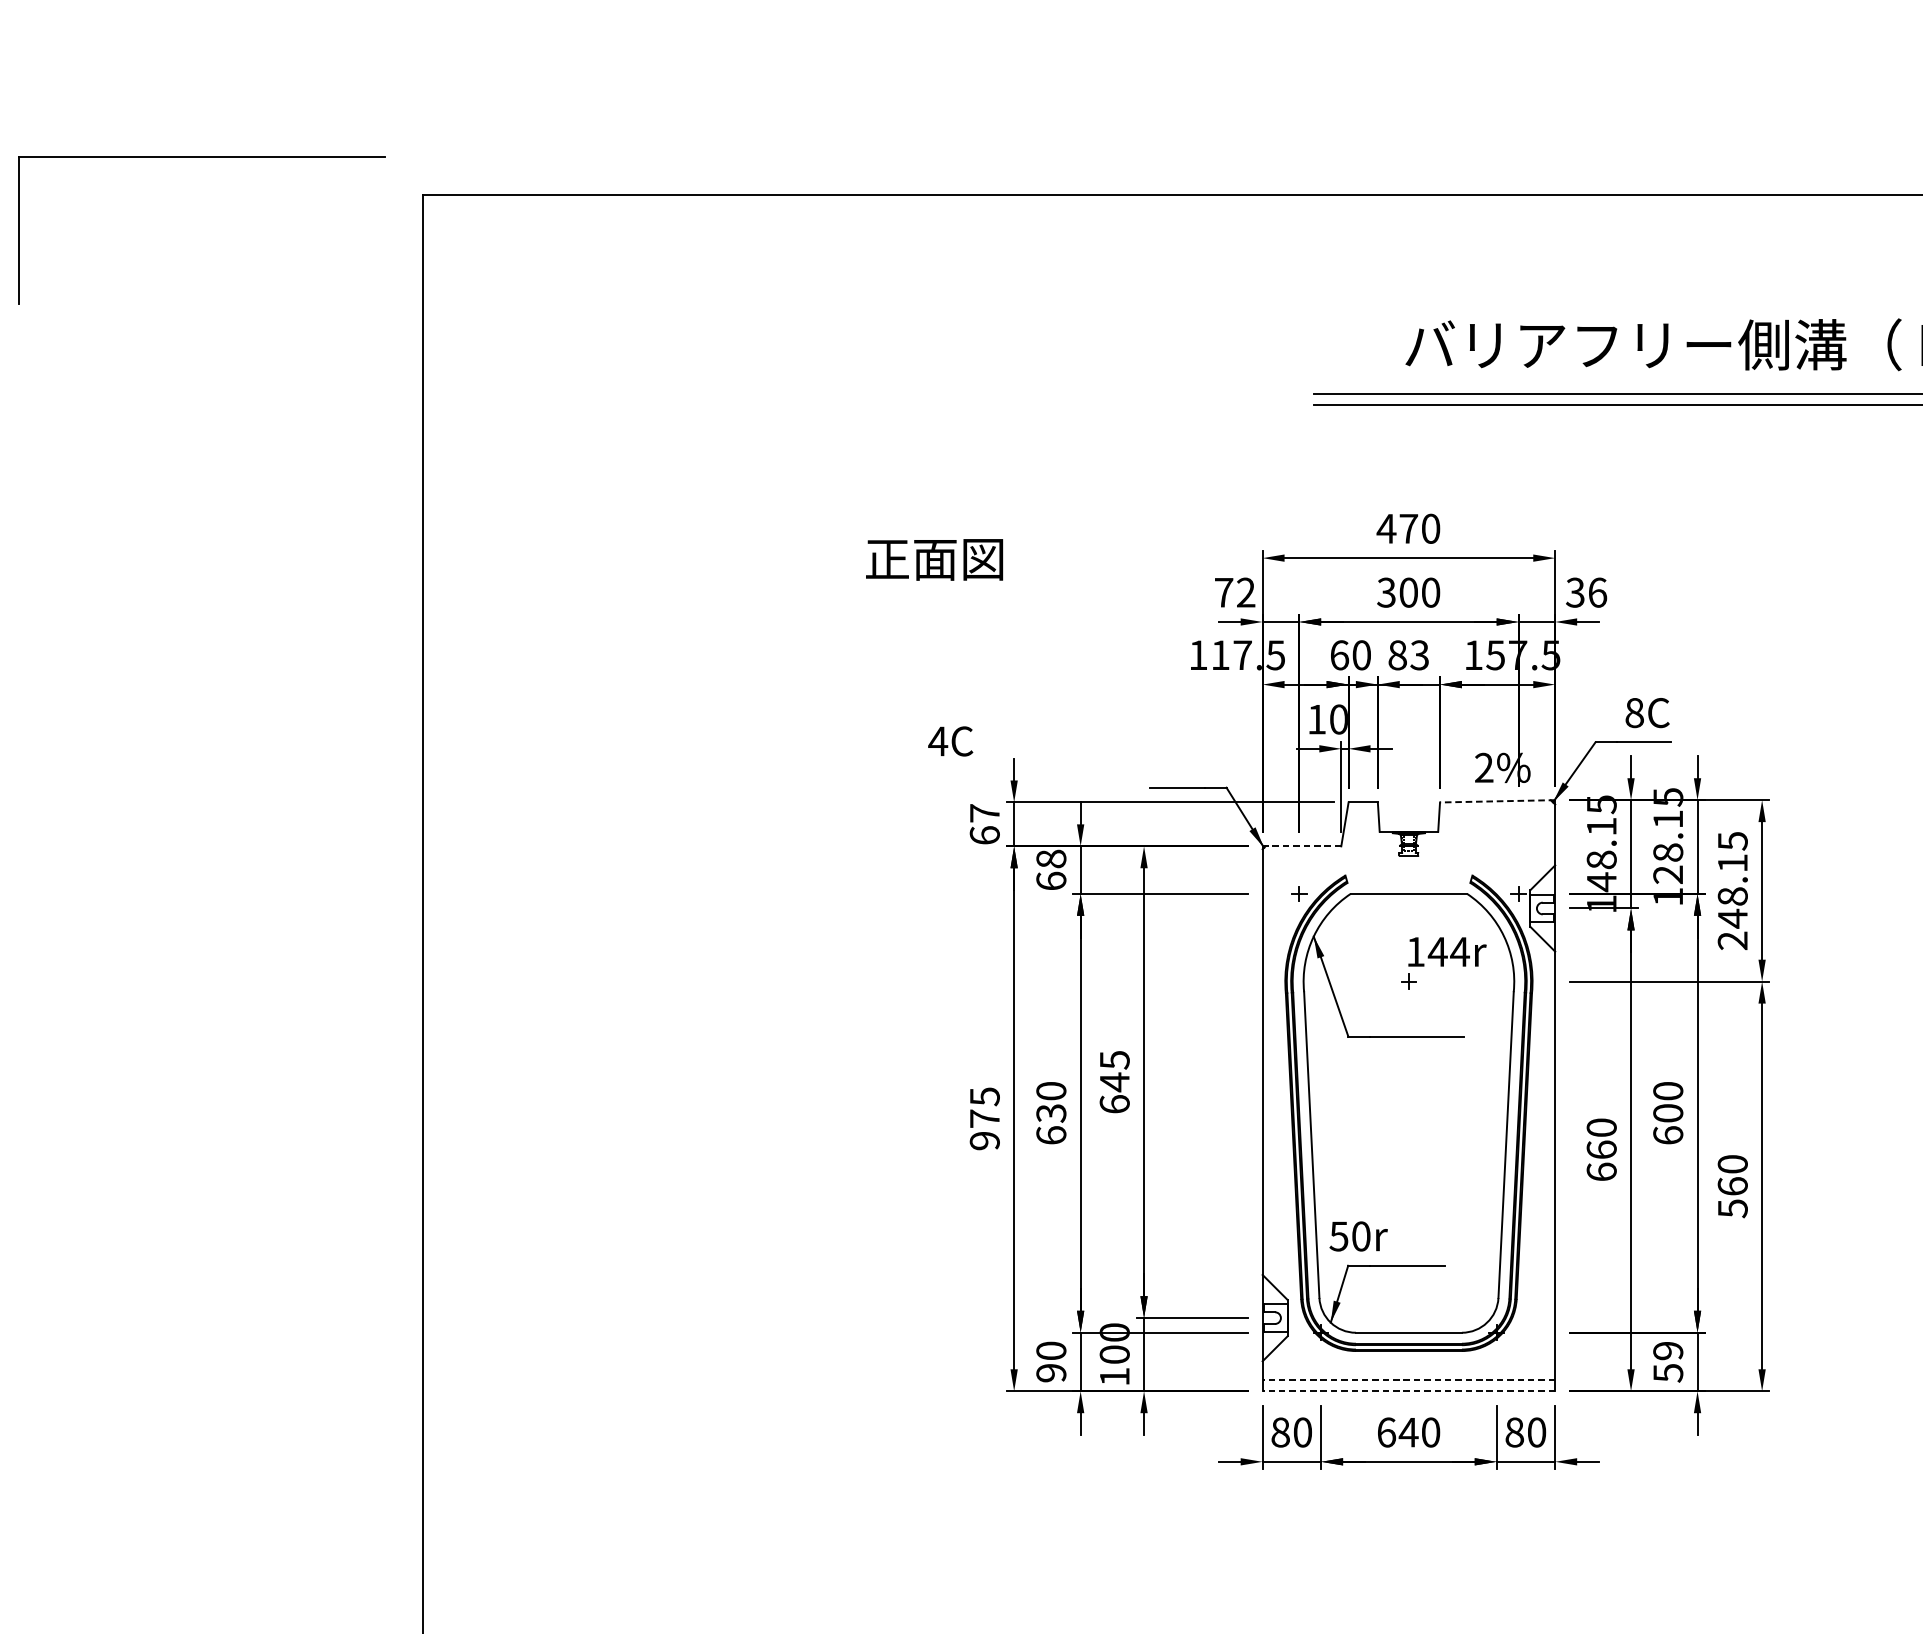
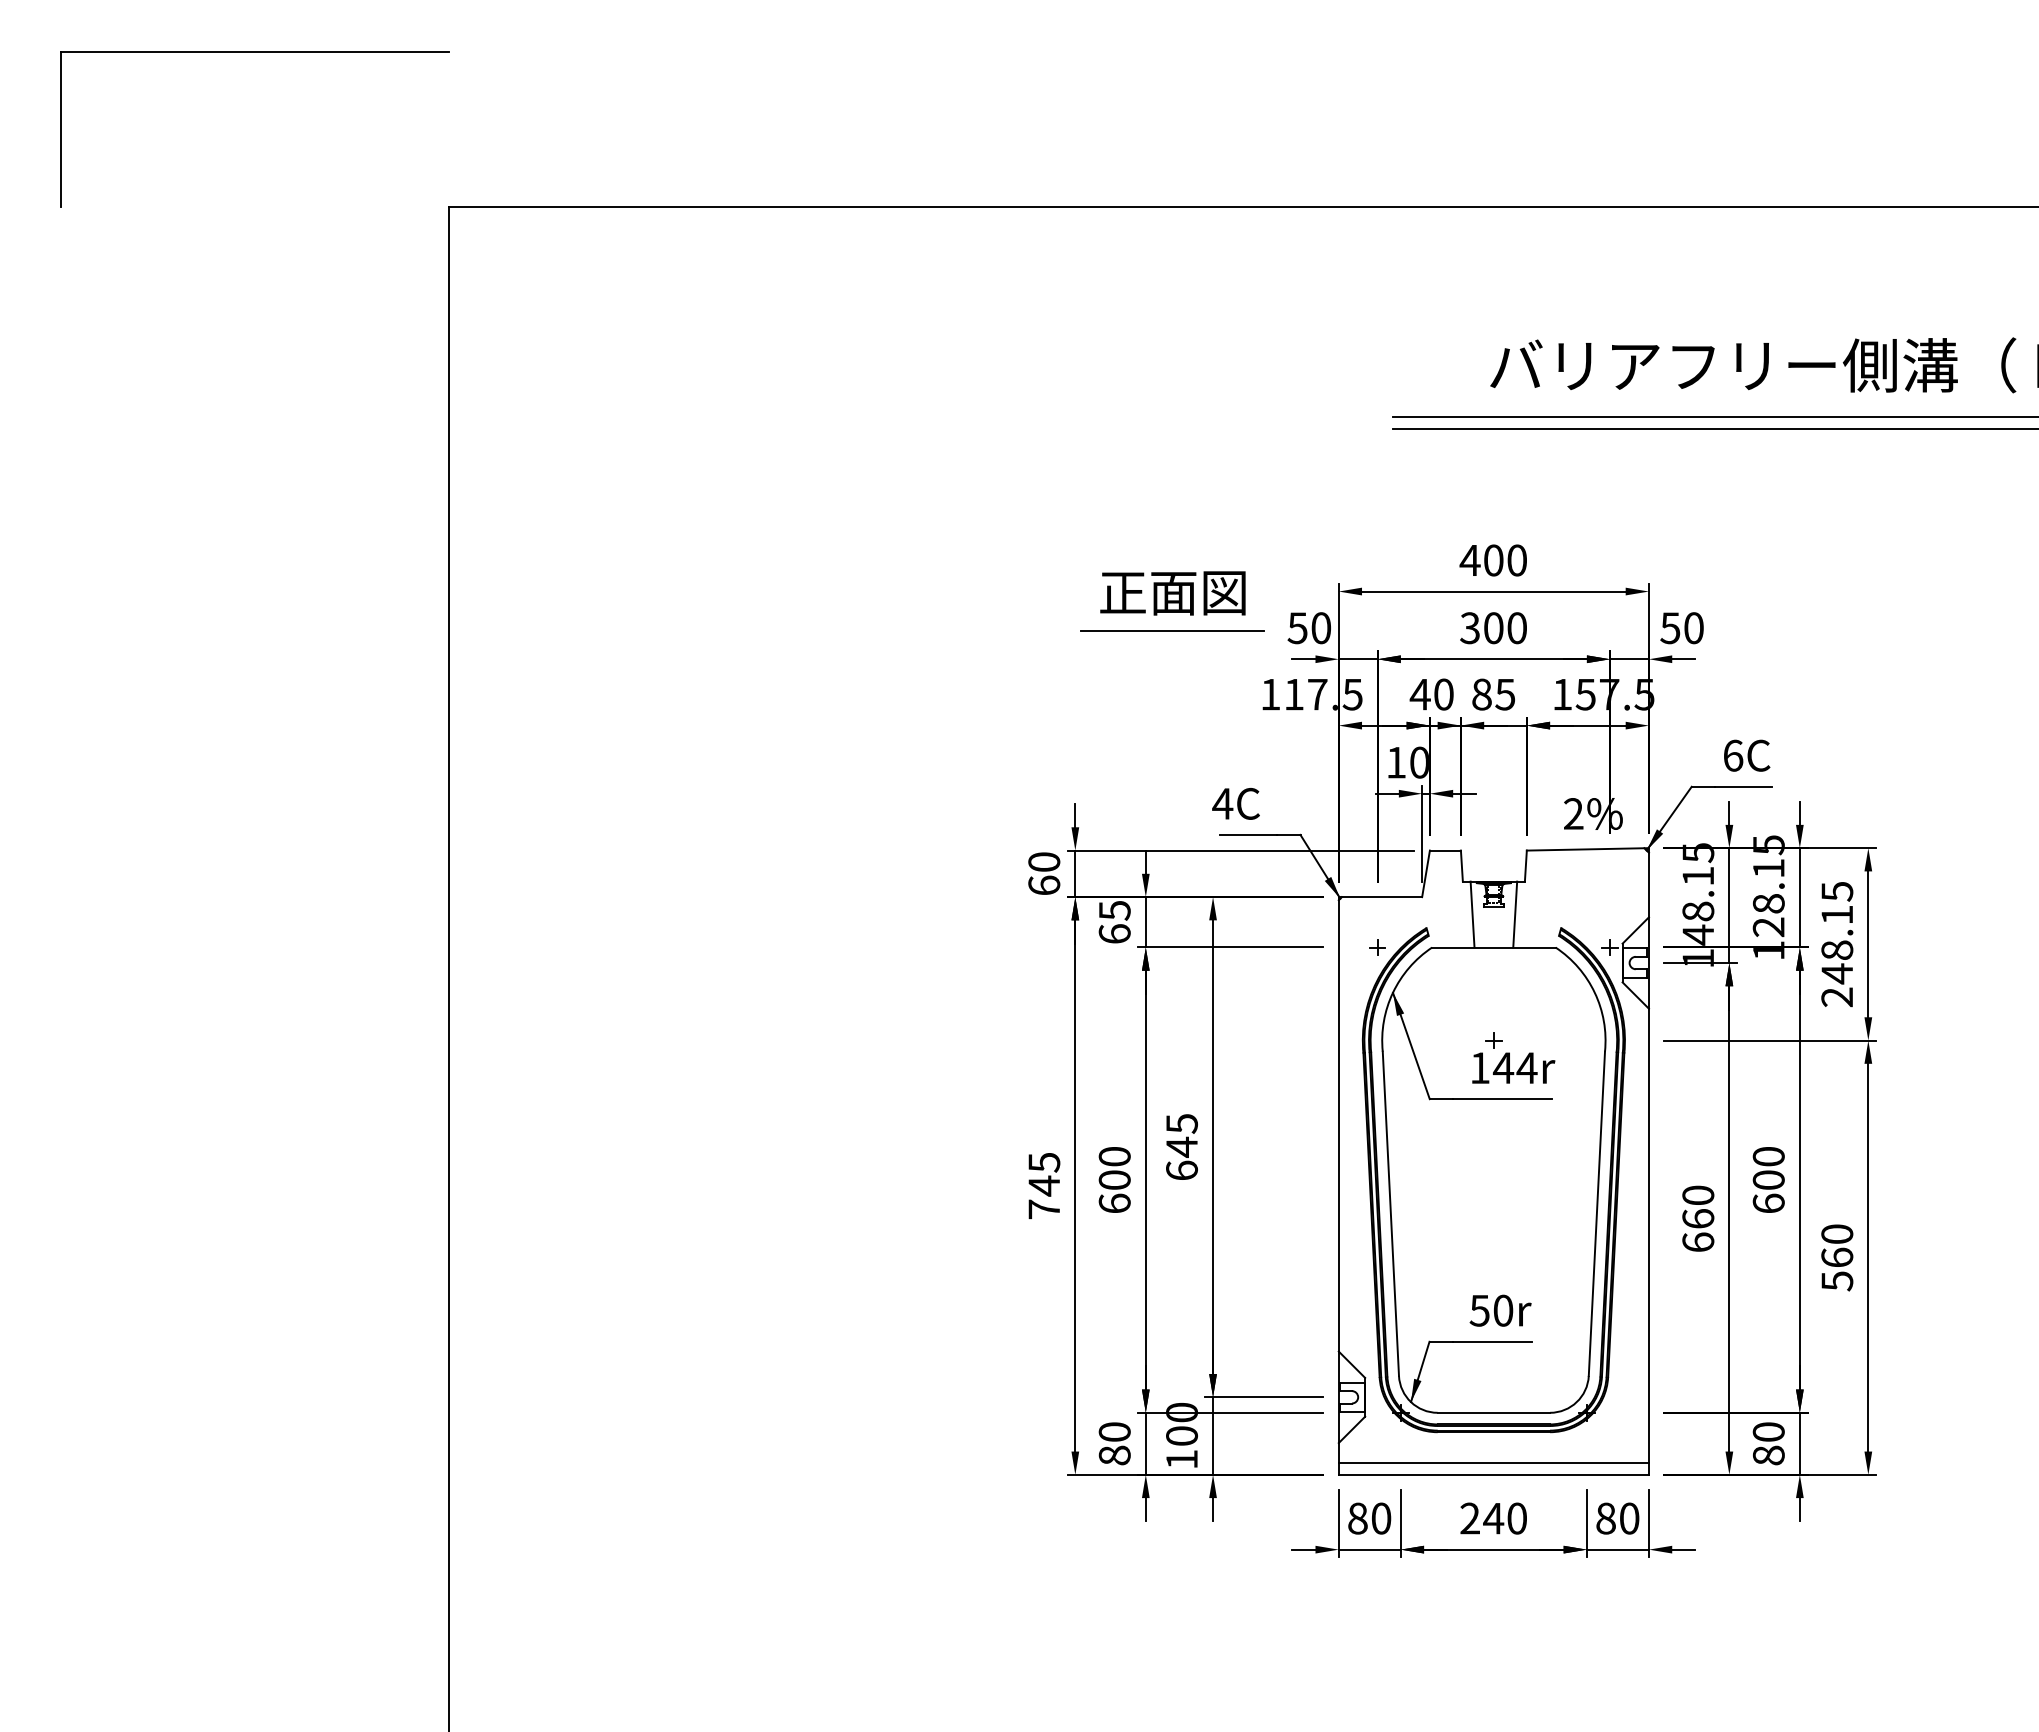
part: (201, 158) -> (254, 52), moved
text: (1408, 528) -> (1493, 560), 470 -> 400
text: (934, 559) -> (1172, 593), moved
text: (1235, 592) -> (1309, 628), 72 -> 50
text: (1585, 592) -> (1681, 628), 36 -> 50
line: (1105, 595) -> (1172, 631), added
text: (1418, 654) -> (1504, 693), 83 -> 85
text: (1338, 655) -> (1419, 694), 60 -> 40
text: (1634, 712) -> (1733, 755), 8C -> 6C
text: (950, 741) -> (1235, 803), moved
line: (1497, 801) -> (1587, 849), dashed -> solid
text: (985, 812) -> (1044, 861), 67 -> 60
line: (1301, 846) -> (1380, 897), dashed -> solid
text: (1051, 858) -> (1114, 910), 68 -> 65
line: (1388, 862) -> (1472, 914), added
line: (1429, 862) -> (1515, 914), added
text: (1447, 951) -> (1513, 1067), moved
text: (1051, 1113) -> (1114, 1180), 630 -> 600
text: (985, 1129) -> (1044, 1197), 975 -> 745
text: (1358, 1236) -> (1500, 1310), moved
text: (1667, 1361) -> (1768, 1443), 59 -> 80
text: (1051, 1373) -> (1114, 1455), 90 -> 80
line: (1408, 1380) -> (1493, 1463), dashed -> solid
line: (1408, 1390) -> (1493, 1474), dashed -> solid
text: (1386, 1432) -> (1470, 1518), 640 -> 240

